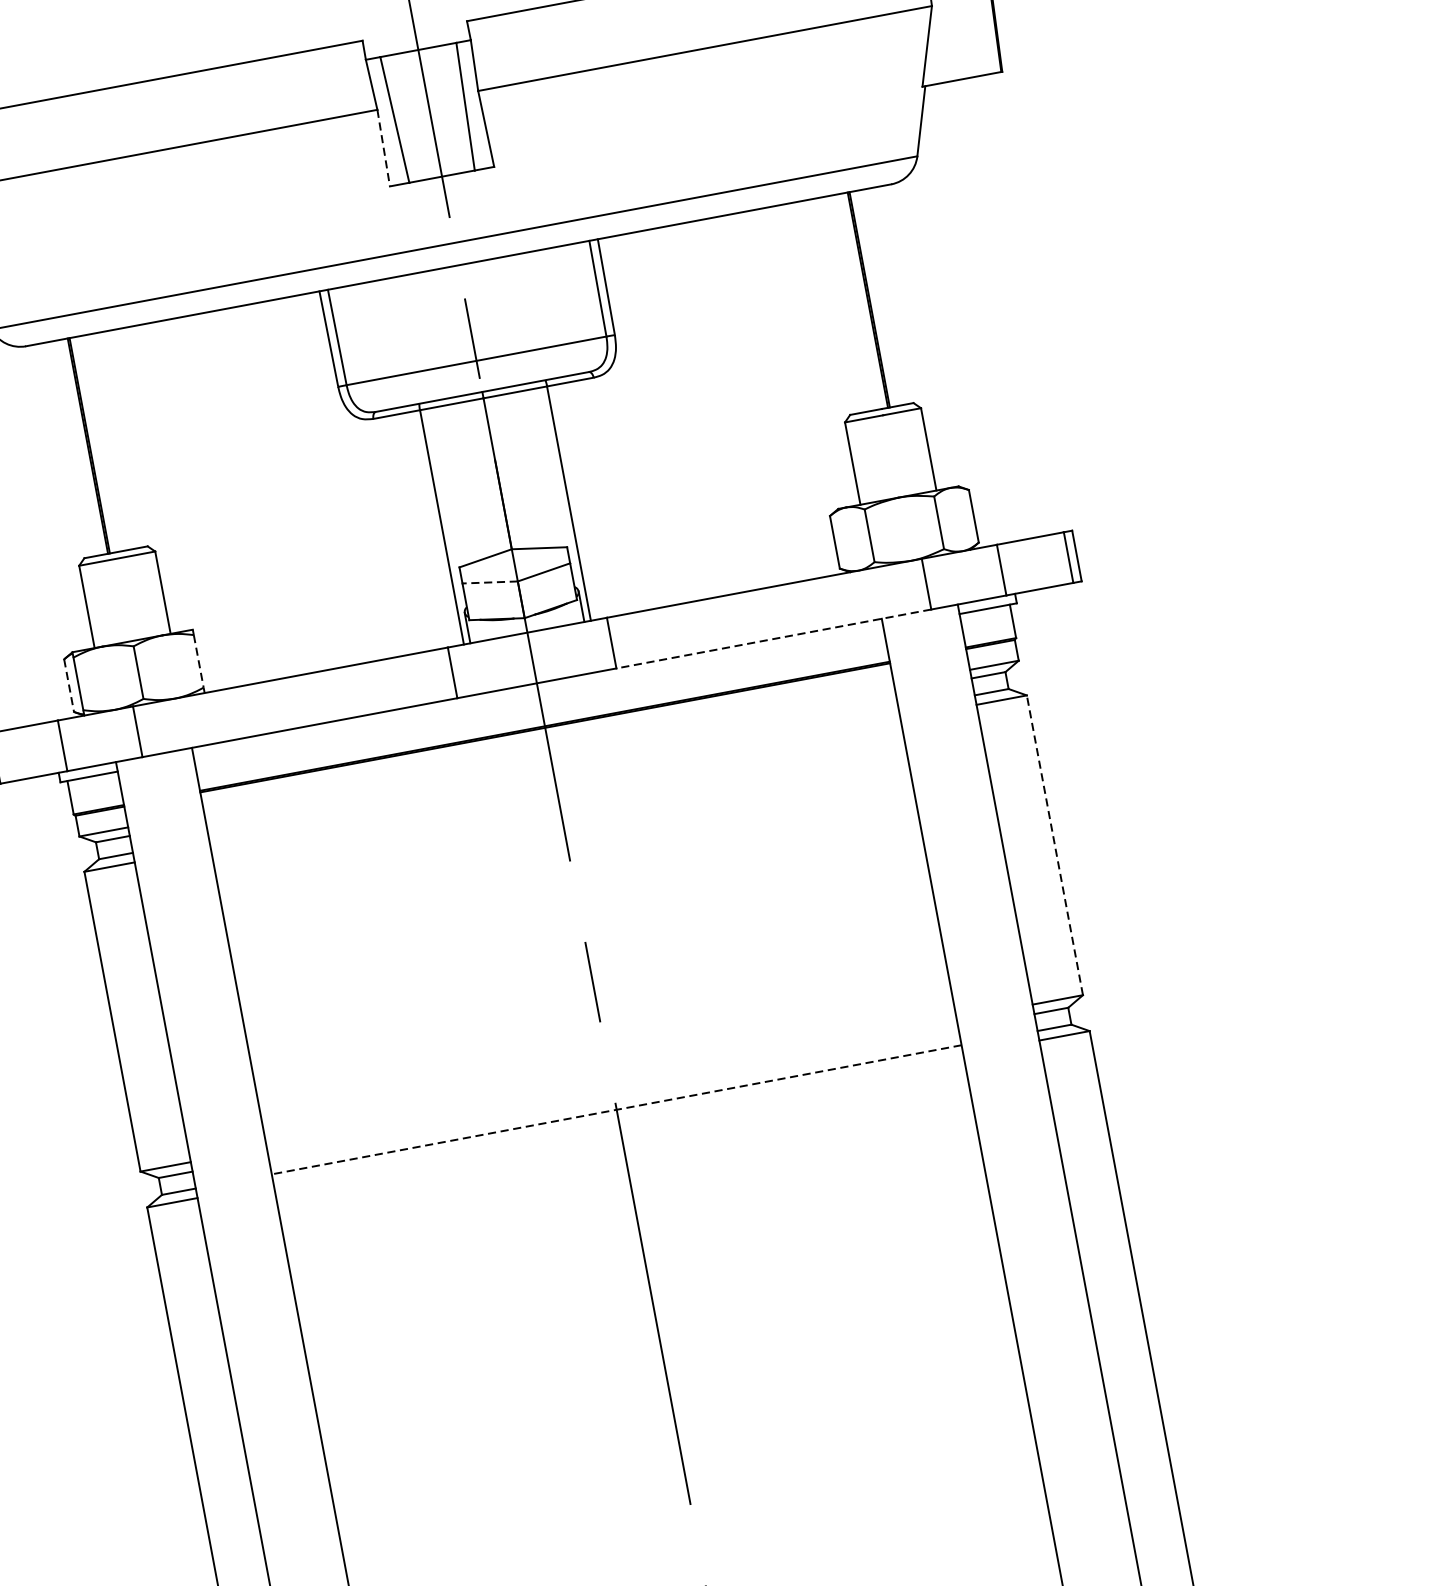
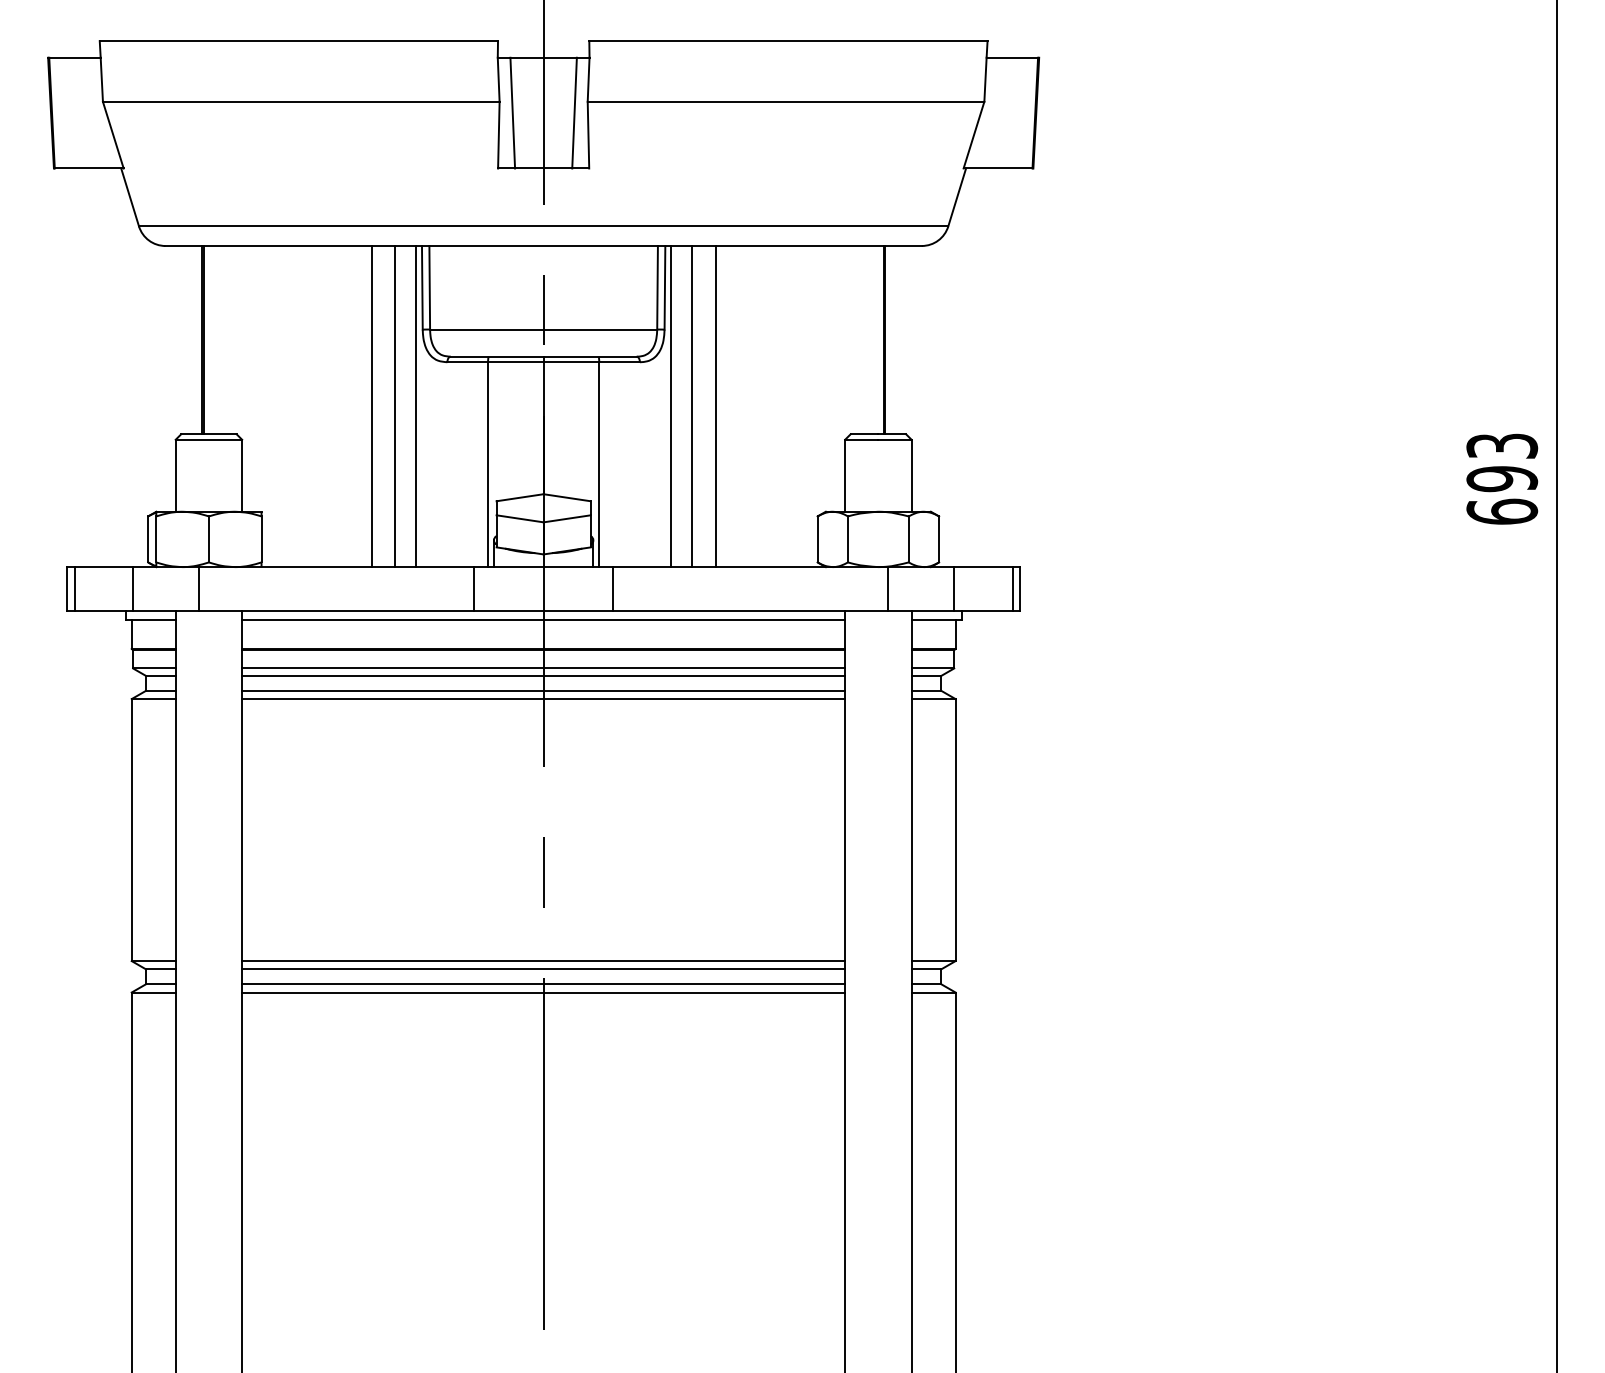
line: (383, 148) -> (498, 135), dashed -> solid
line: (689, 412) -> (715, 406), added
line: (662, 417) -> (691, 406), added
line: (639, 421) -> (671, 406), added
line: (346, 476) -> (415, 406), added
line: (323, 480) -> (395, 406), added
line: (296, 485) -> (371, 406), added
line: (490, 582) -> (520, 518), dashed -> solid
line: (773, 639) -> (750, 611), dashed -> solid
line: (198, 661) -> (261, 539), dashed -> solid
line: (69, 685) -> (148, 539), dashed -> solid
line: (538, 692) -> (543, 619), added
line: (548, 748) -> (543, 668), added
line: (550, 756) -> (543, 675), added
line: (553, 773) -> (543, 690), added
line: (555, 784) -> (543, 699), added
line: (1054, 844) -> (955, 829), dashed -> solid
line: (611, 1083) -> (543, 961), added
line: (613, 1093) -> (543, 969), added
line: (616, 1110) -> (543, 984), dashed -> solid
line: (618, 1119) -> (543, 992), added

